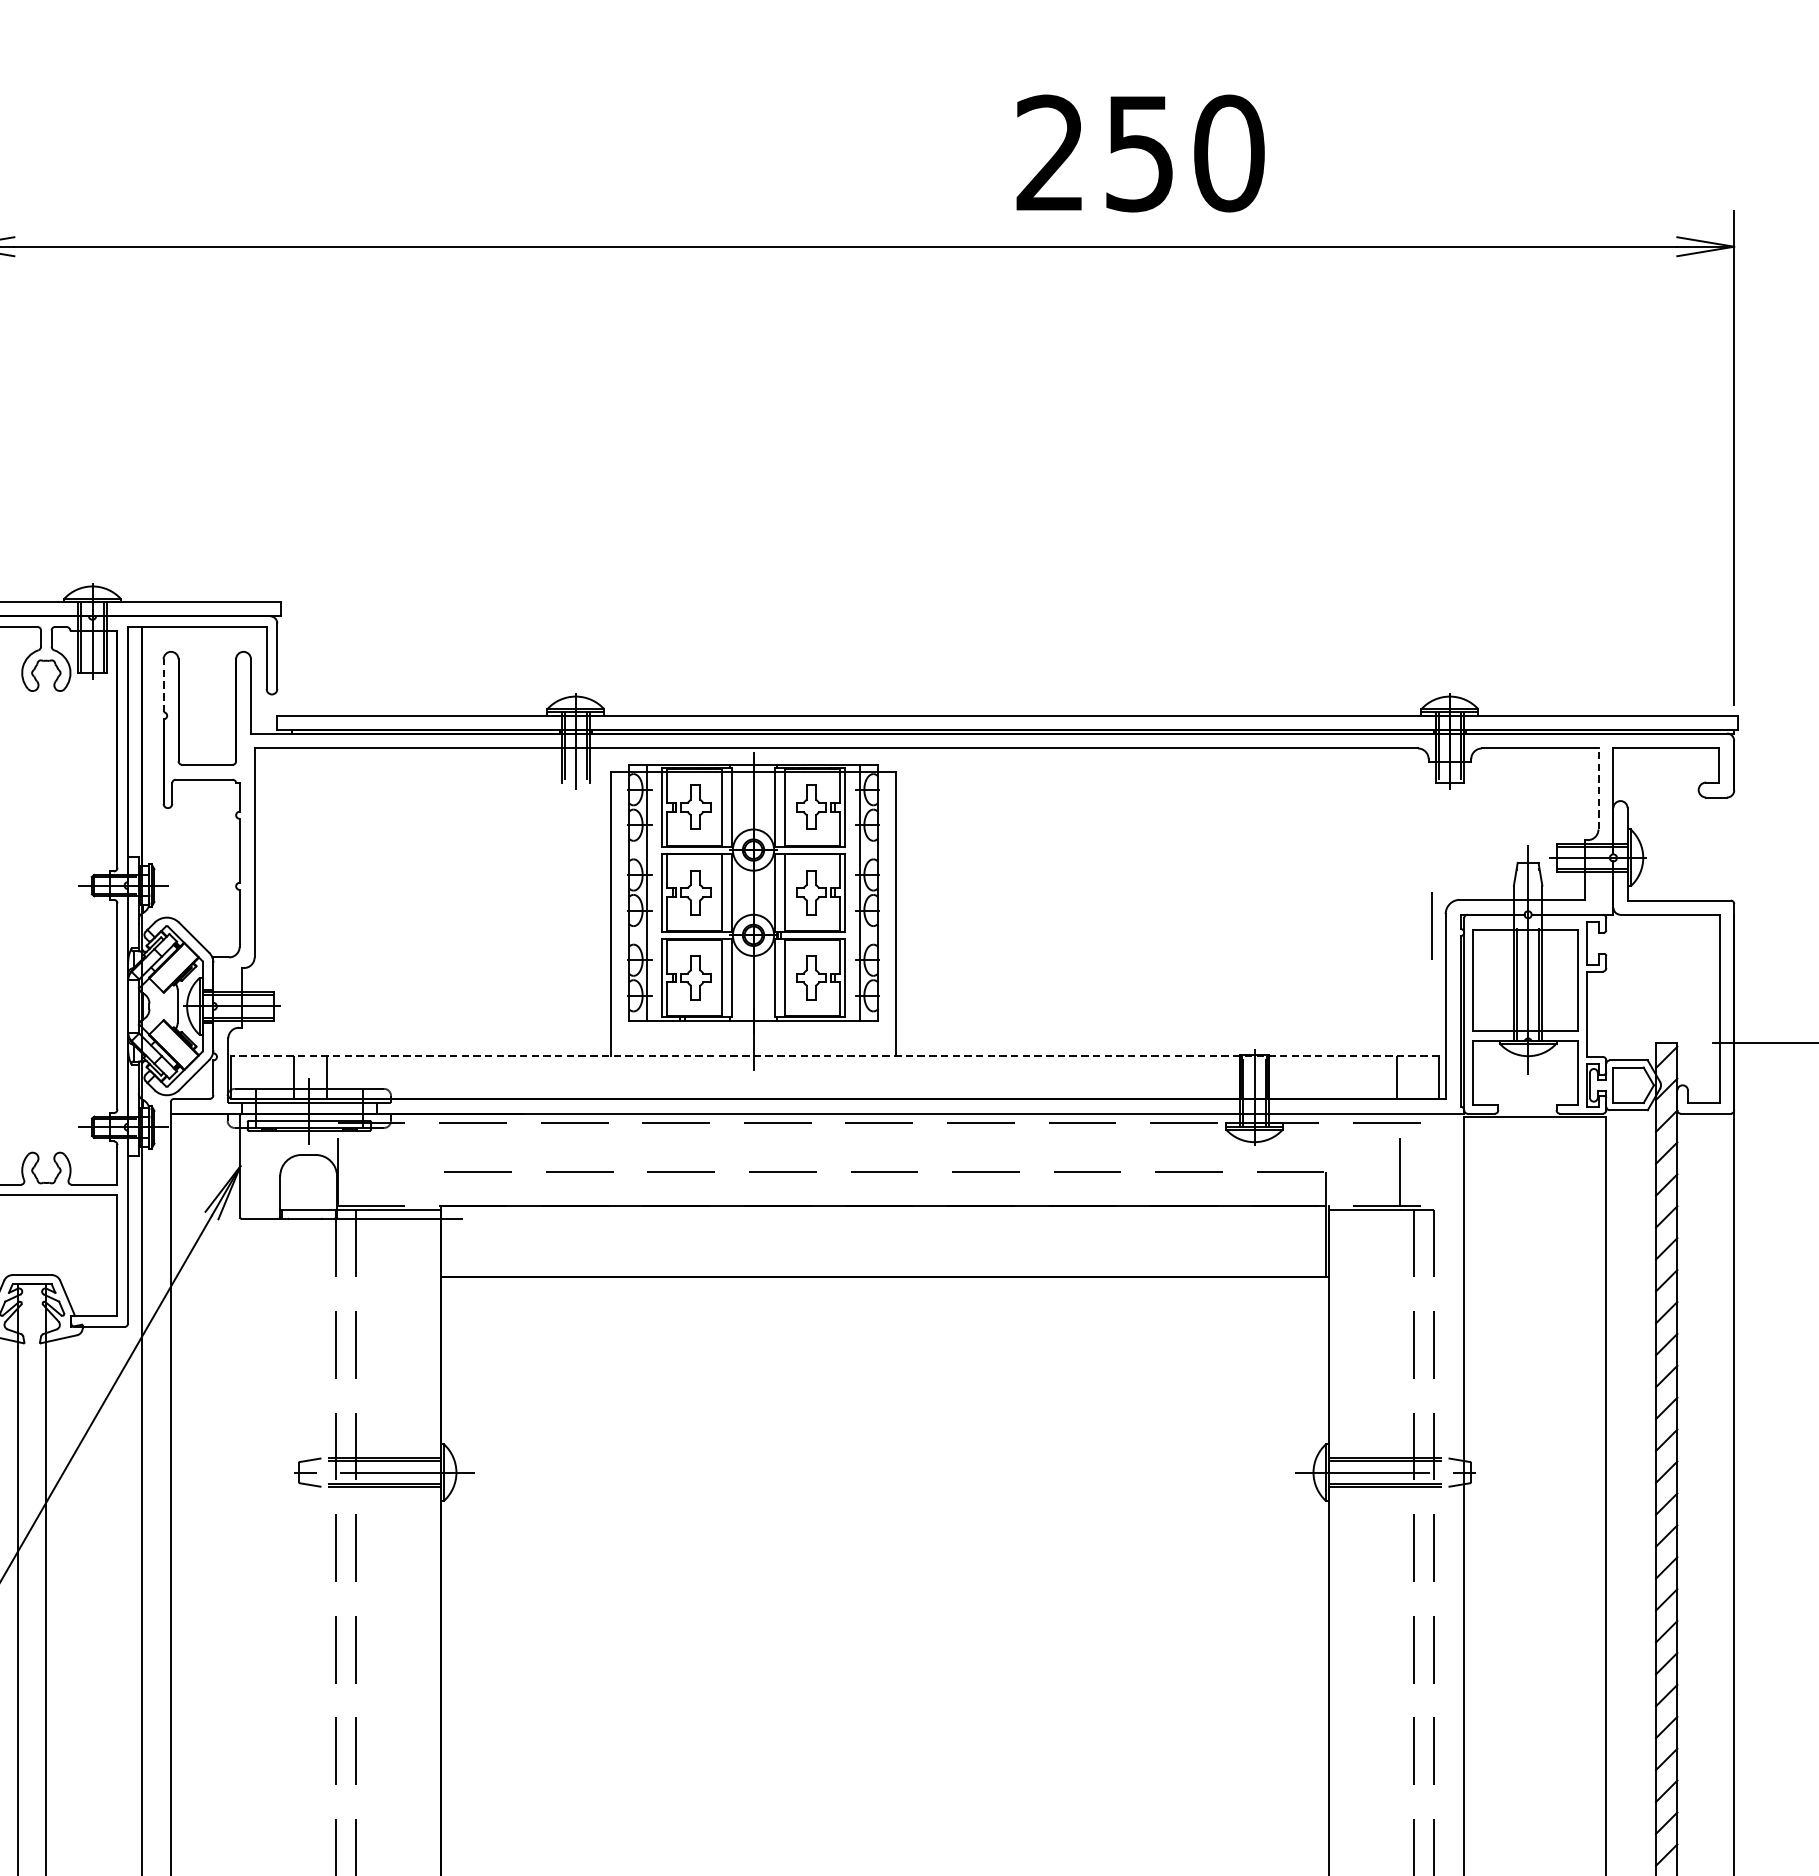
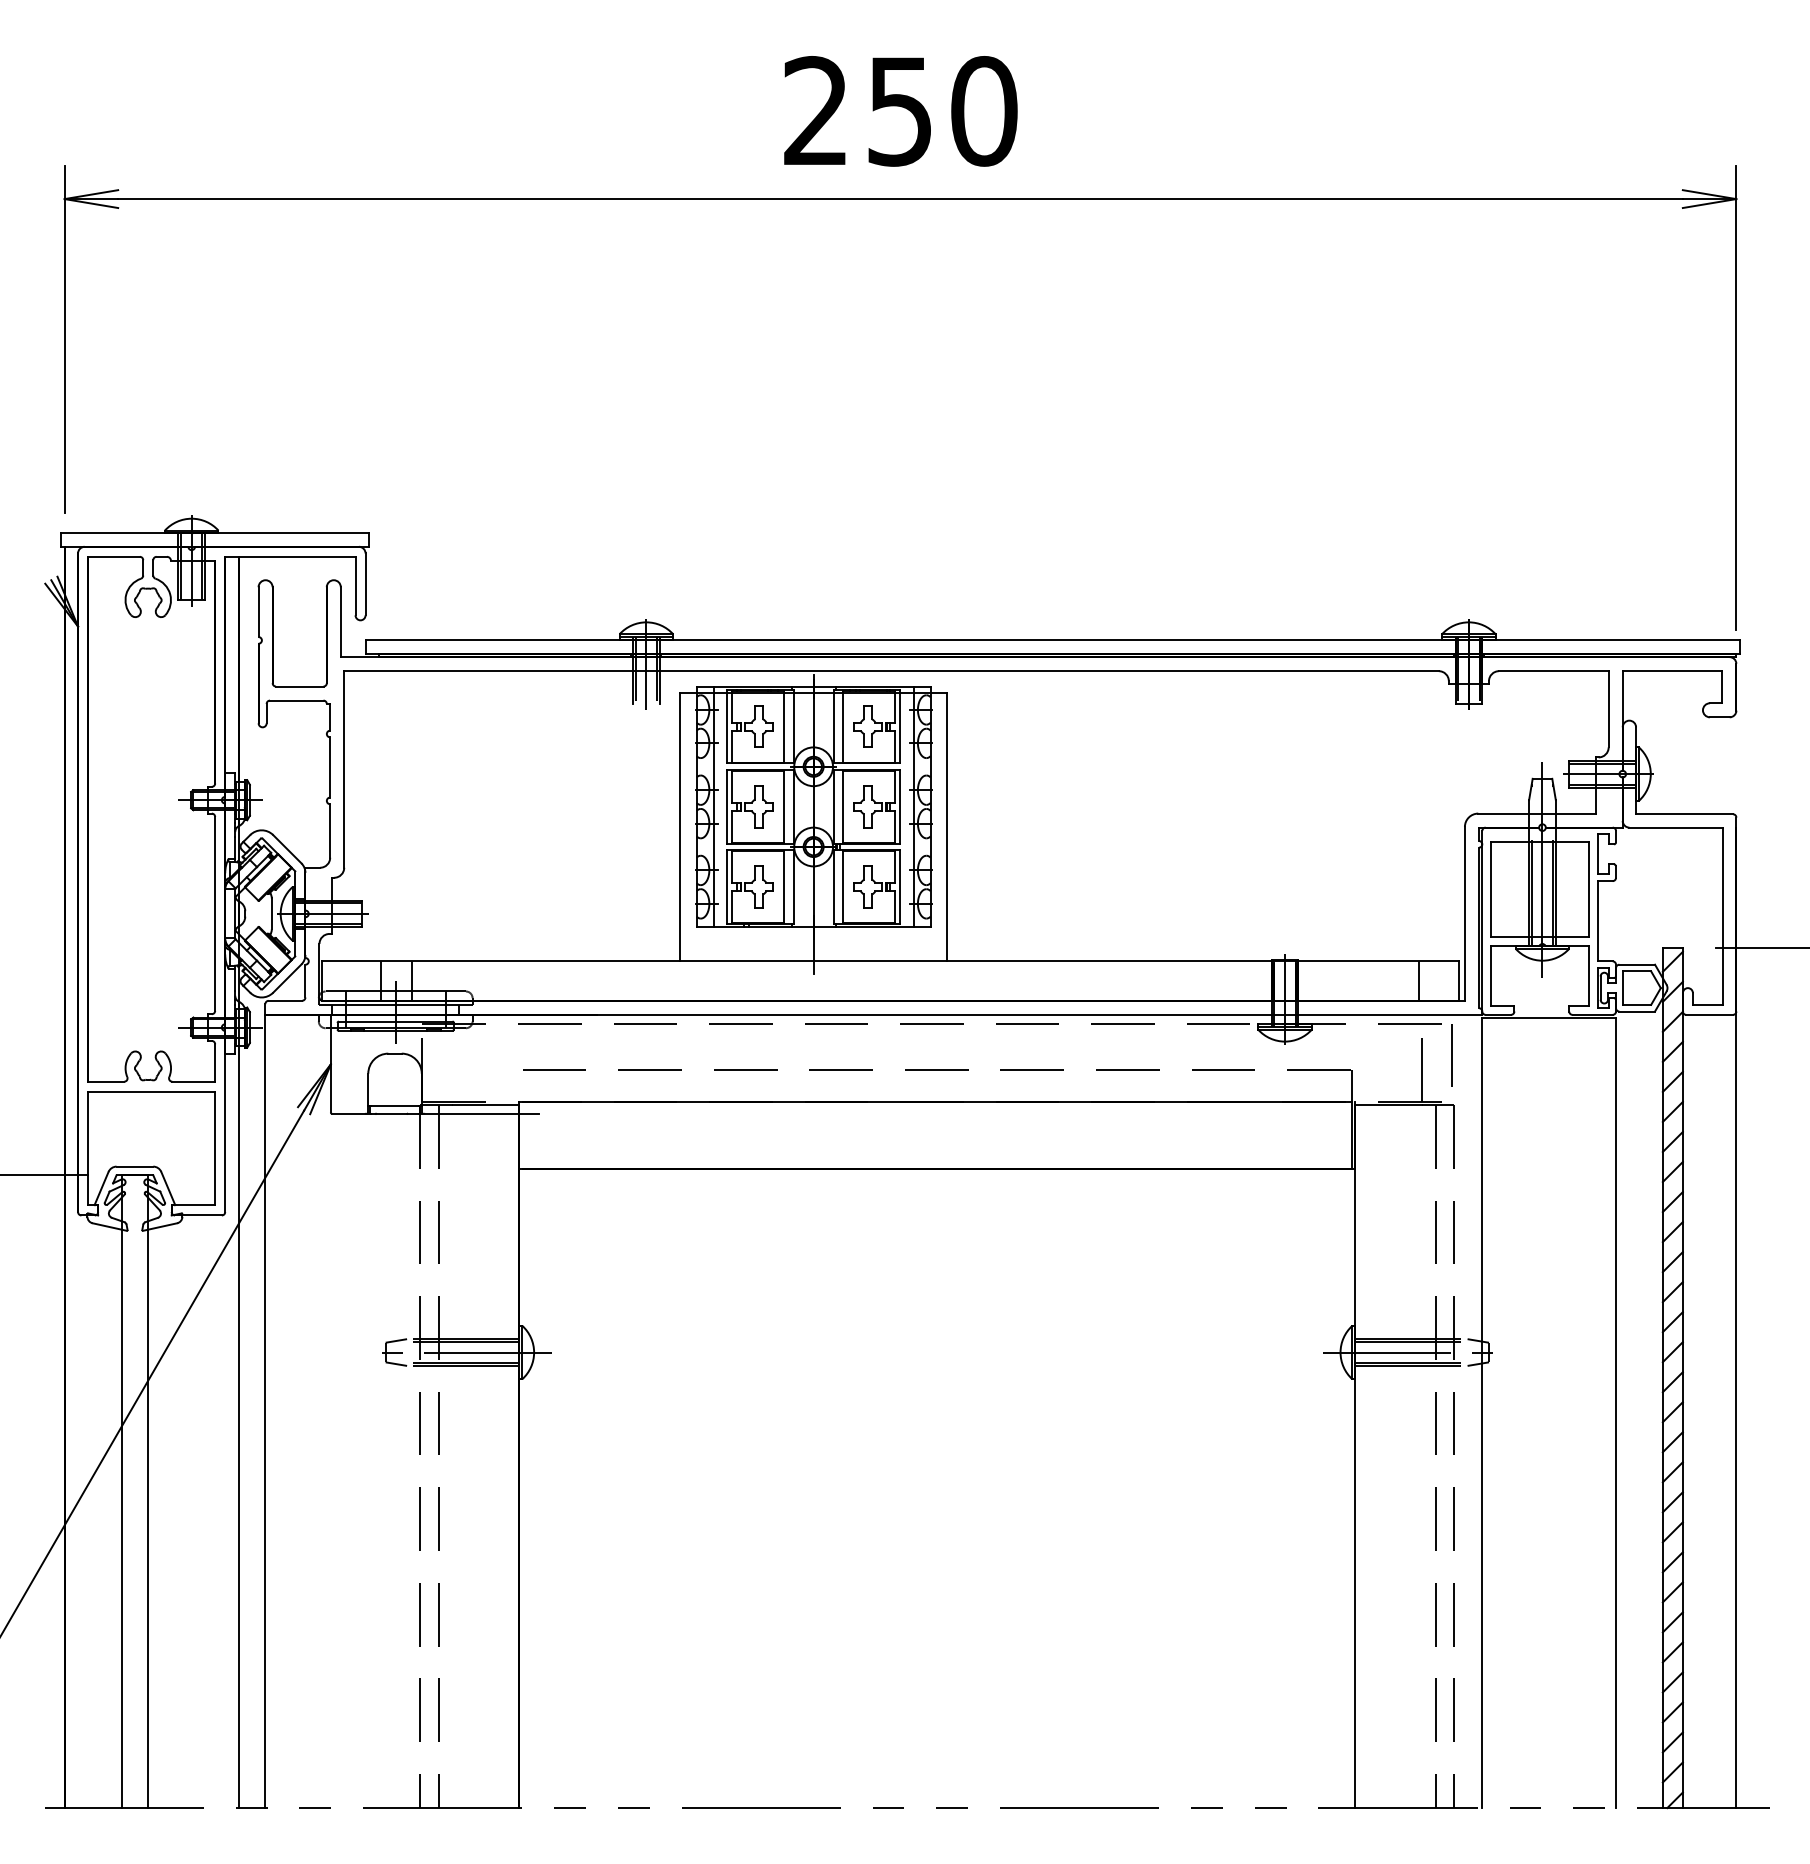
text: (1140, 153) -> (900, 111), moved
line: (163, 686) -> (258, 612), dashed -> solid
line: (1598, 788) -> (1608, 708), dashed -> solid
line: (1431, 926) -> (1451, 1055), moved
line: (835, 1055) -> (890, 960), dashed -> solid

